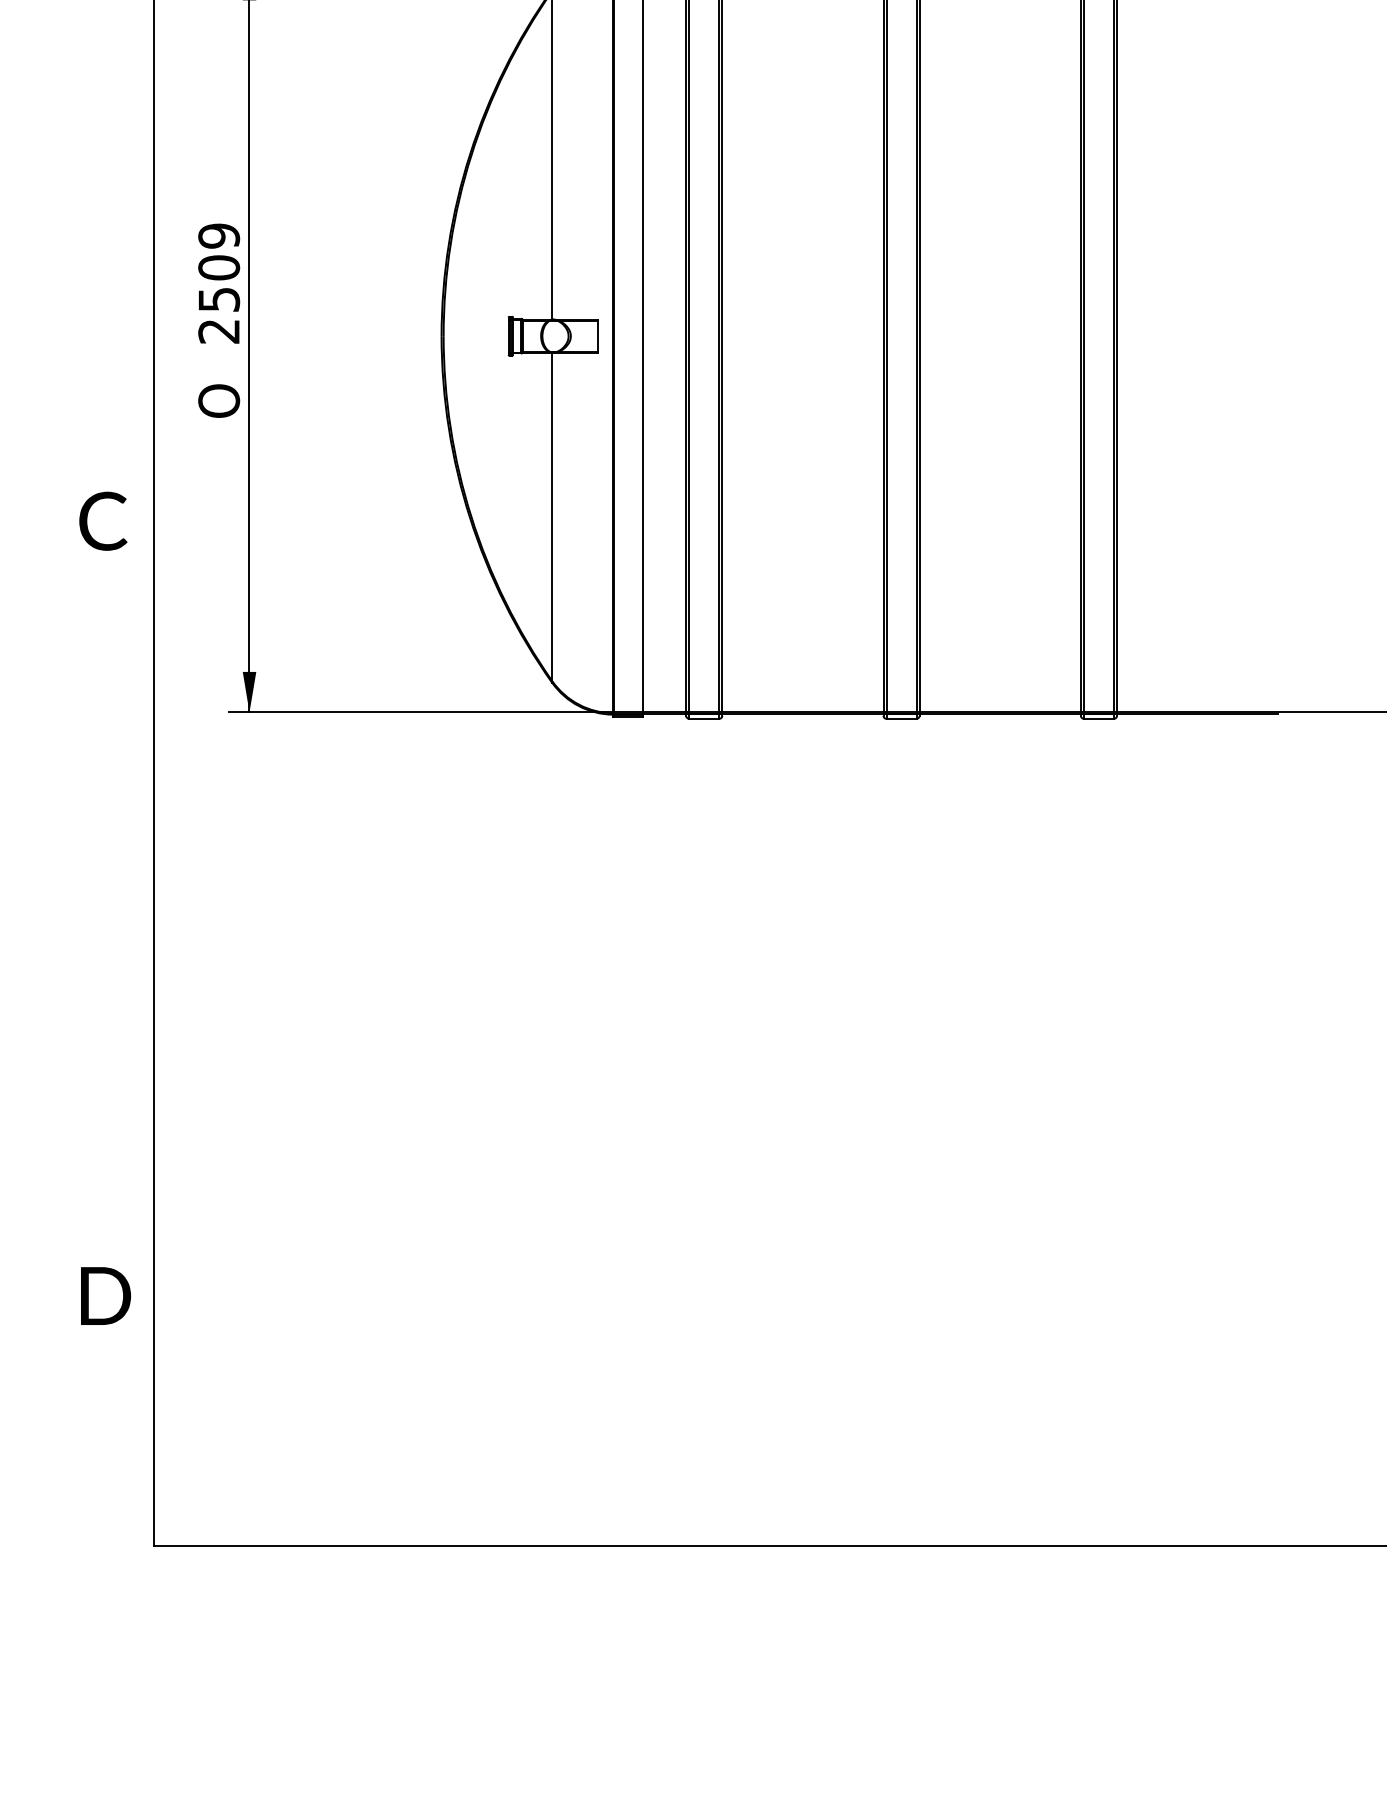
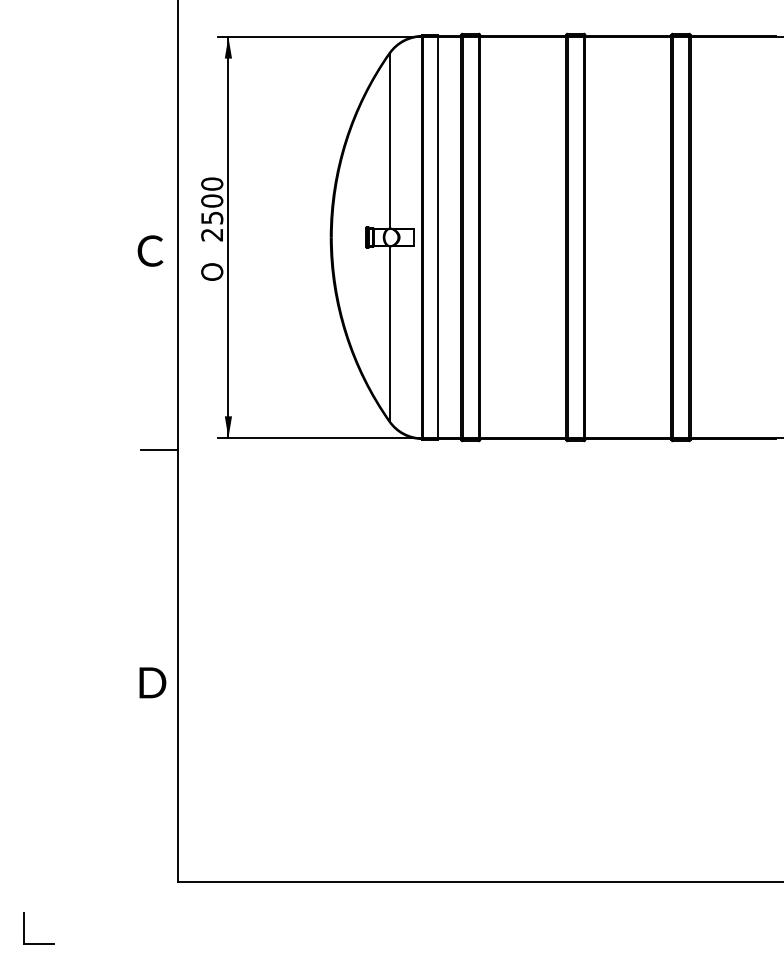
text: (219, 234) -> (212, 183), 2509 -> 2500
text: (103, 520) -> (150, 250), moved
line: (118, 736) -> (158, 450), added
text: (105, 1295) -> (152, 682), moved

